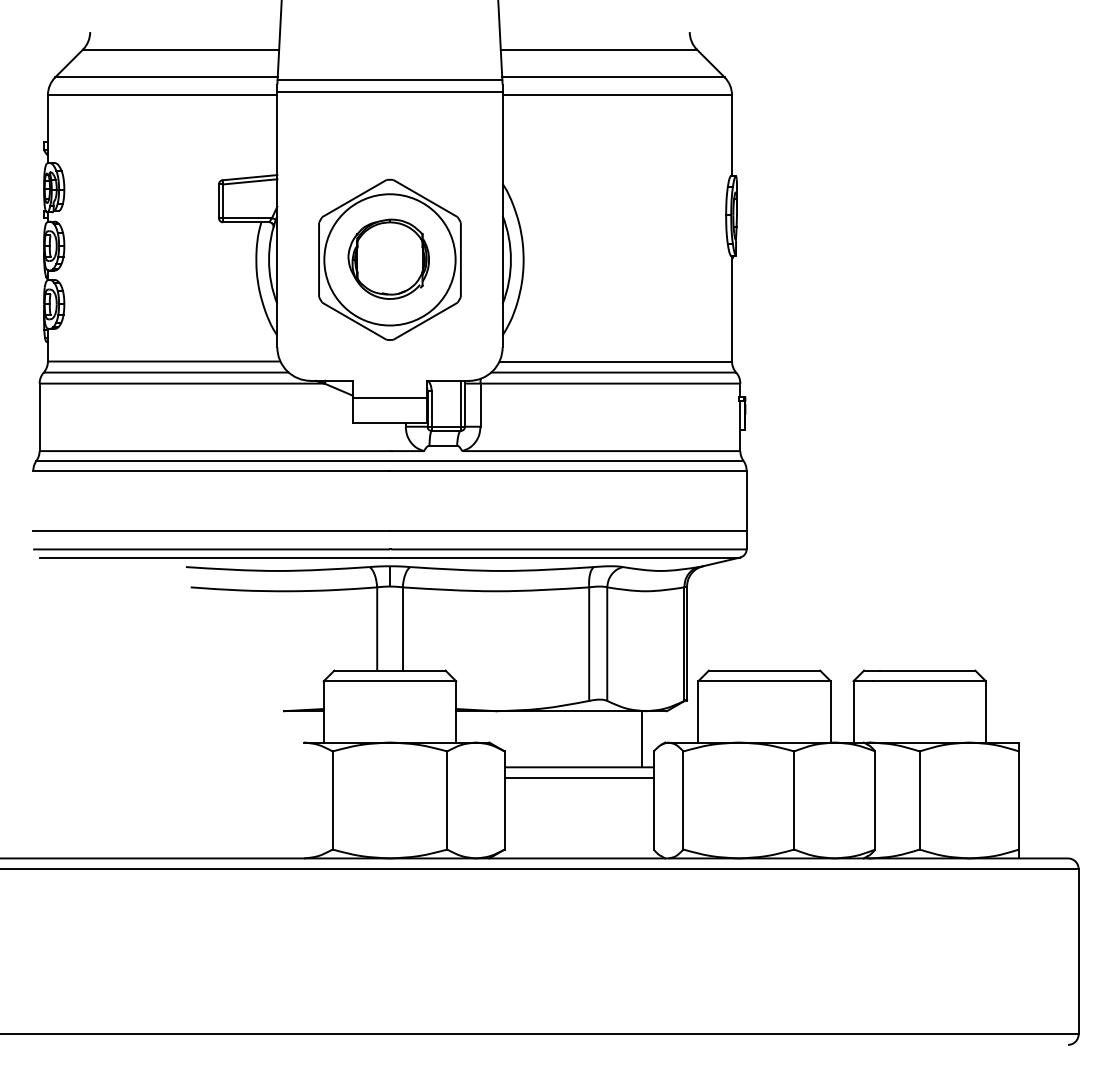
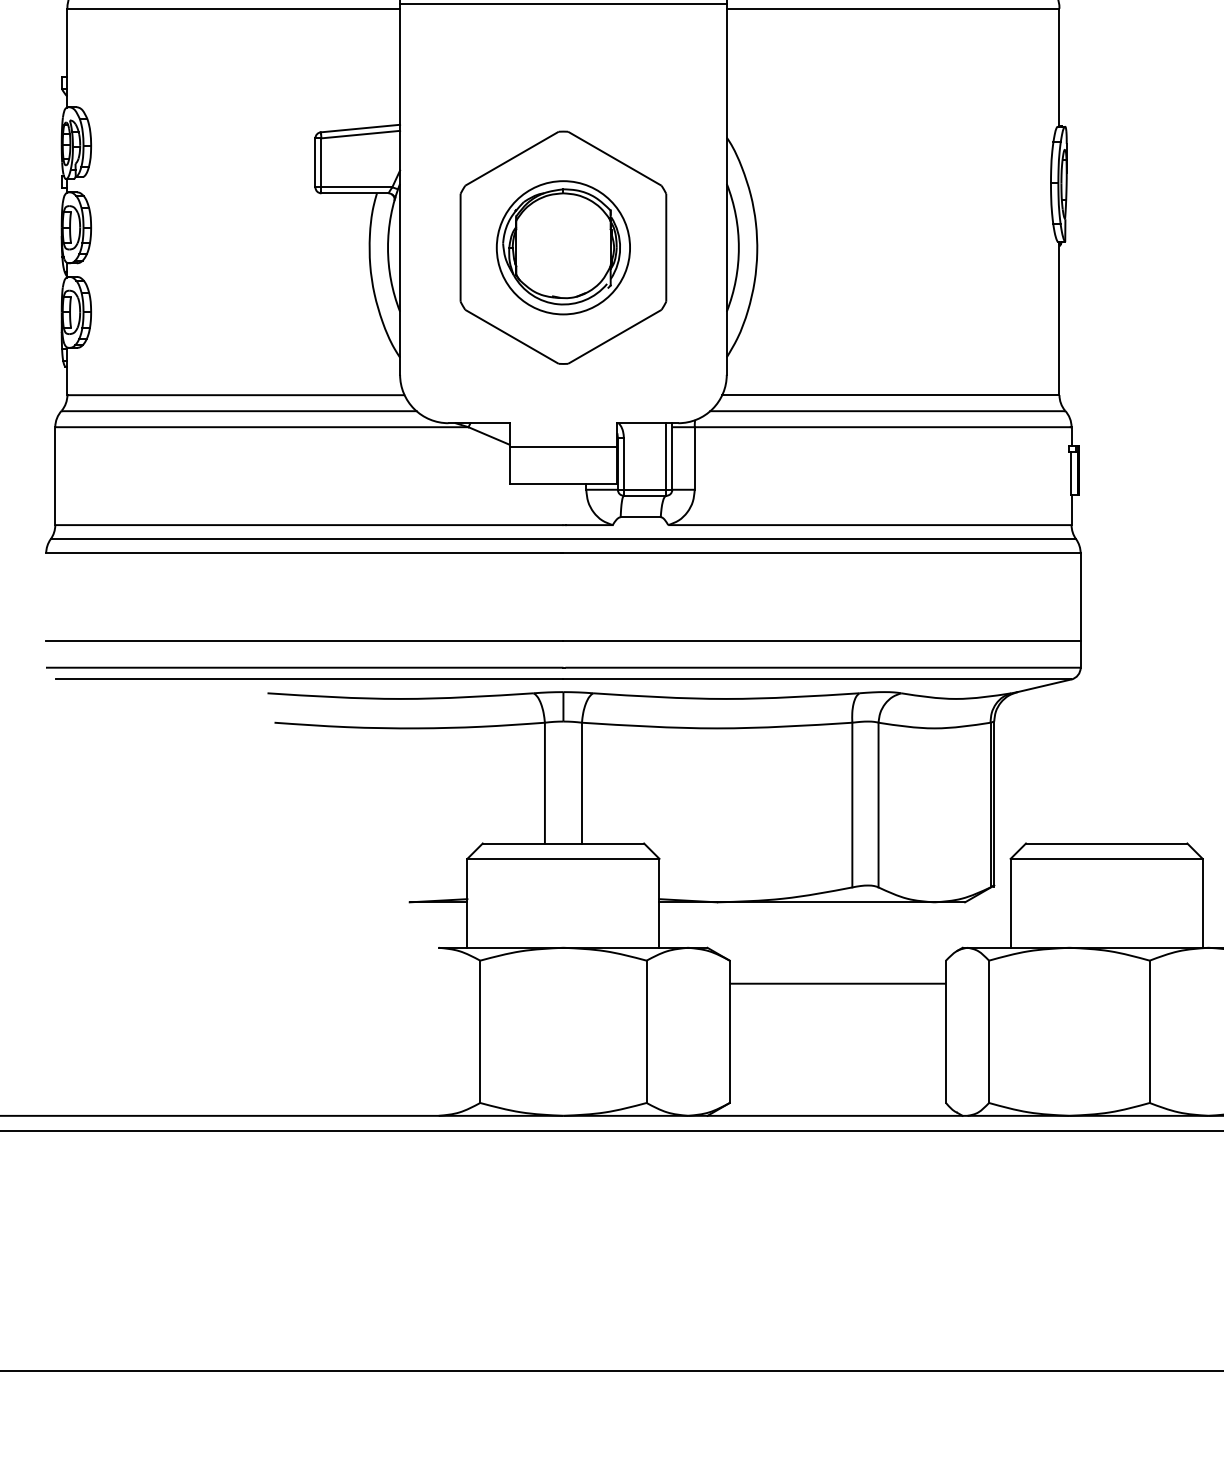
circle: (389, 259) -> (562, 247), size x0.7
line: (641, 739) -> (928, 943), removed
line: (578, 777) -> (836, 998), removed

